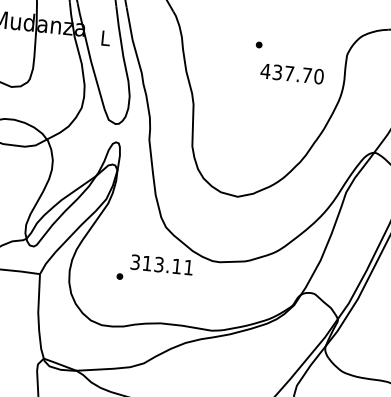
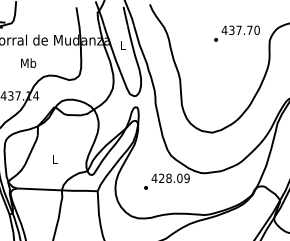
text: (291, 72) -> (240, 29), moved
text: (161, 265) -> (170, 178), 313.11 -> 428.09

